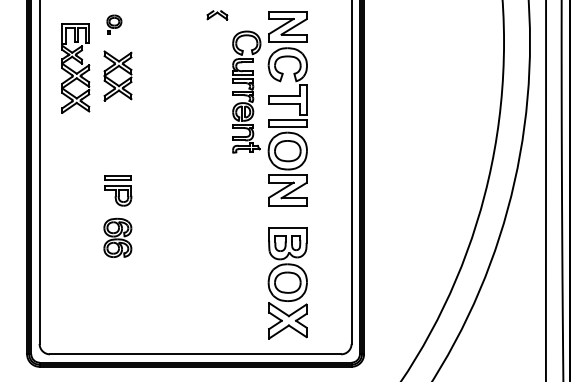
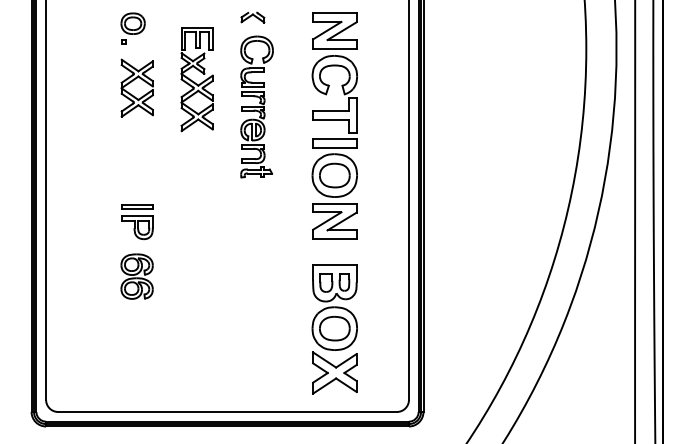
part: (113, 24) -> (132, 28), size x1.43
part: (75, 68) -> (196, 79), moved
part: (246, 91) -> (256, 106), moved

